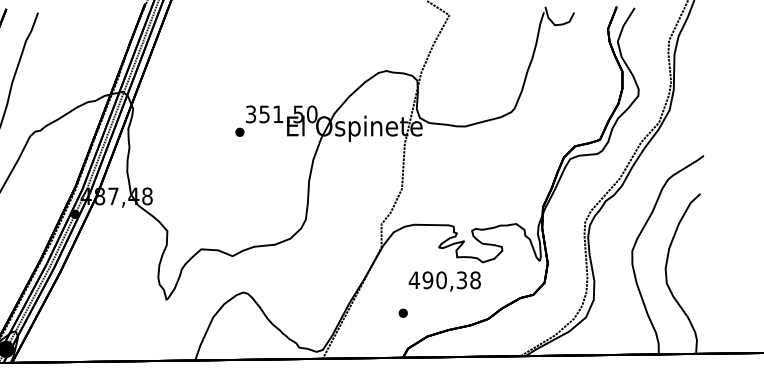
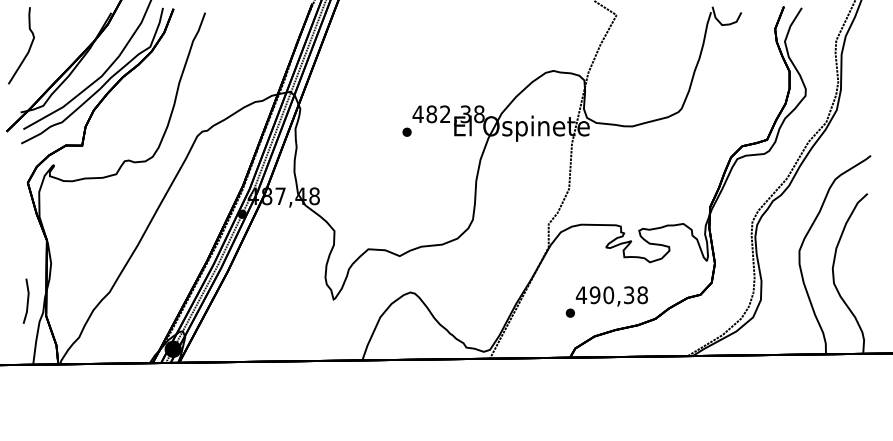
text: (281, 114) -> (448, 114), 351,50 -> 482,38
text: (444, 281) -> (611, 296), moved

